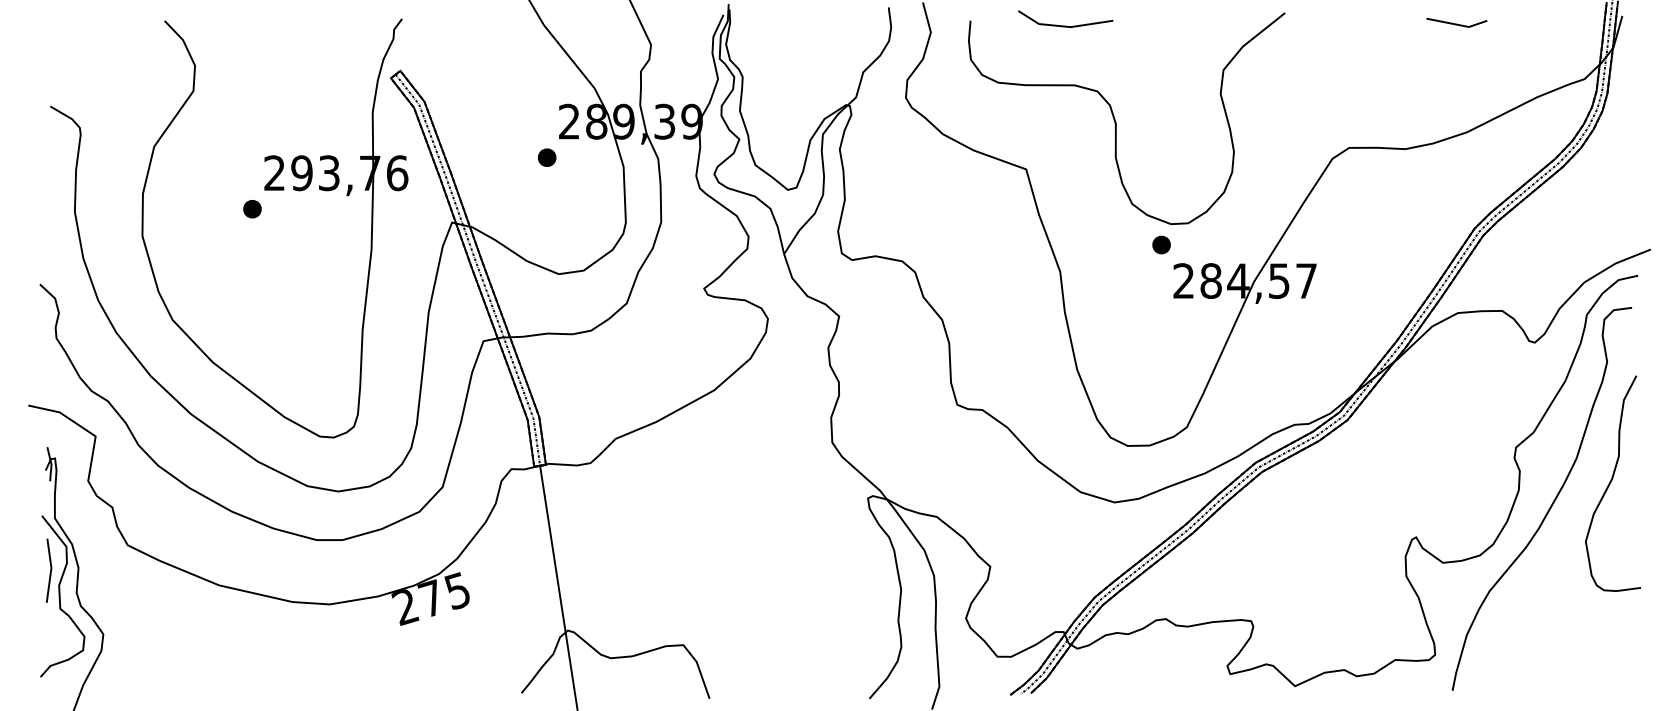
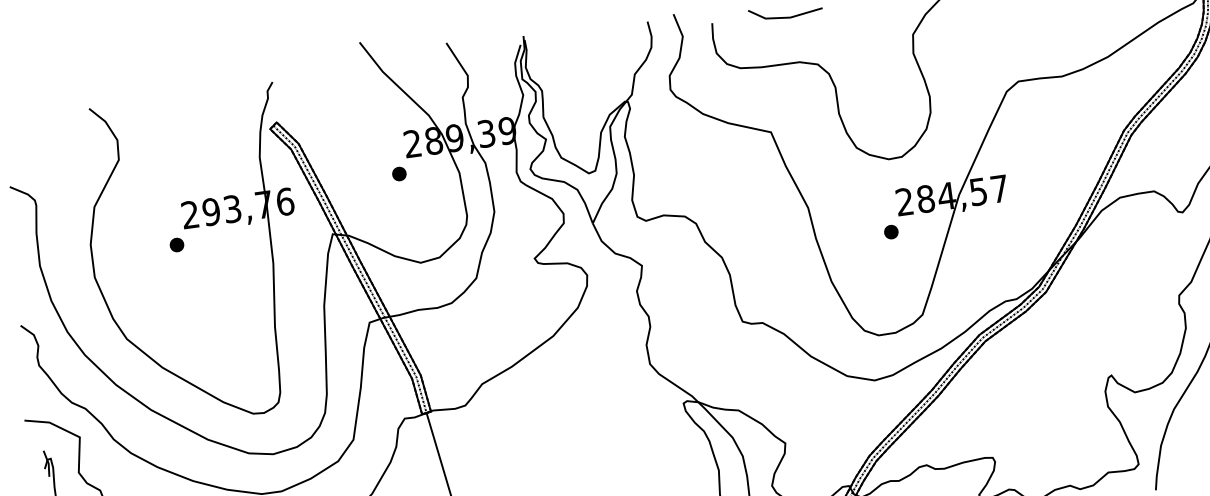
part: (1161, 244) -> (891, 231), moved

